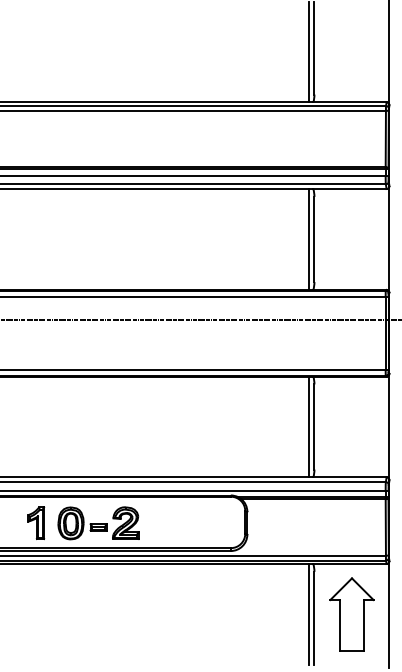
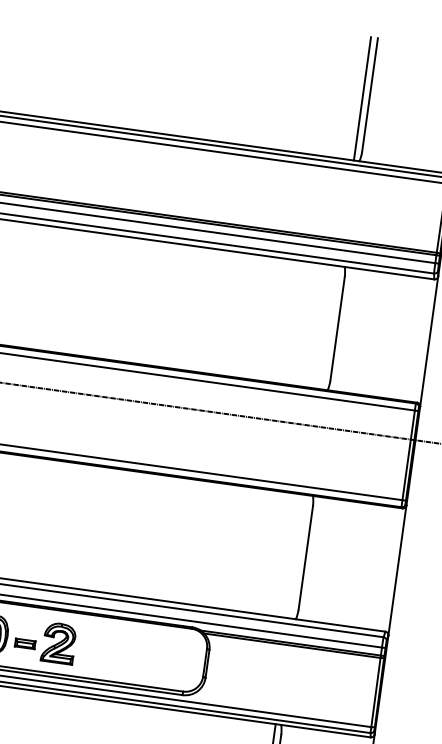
line: (308, 239) -> (330, 327), removed
line: (308, 426) -> (298, 556), removed

